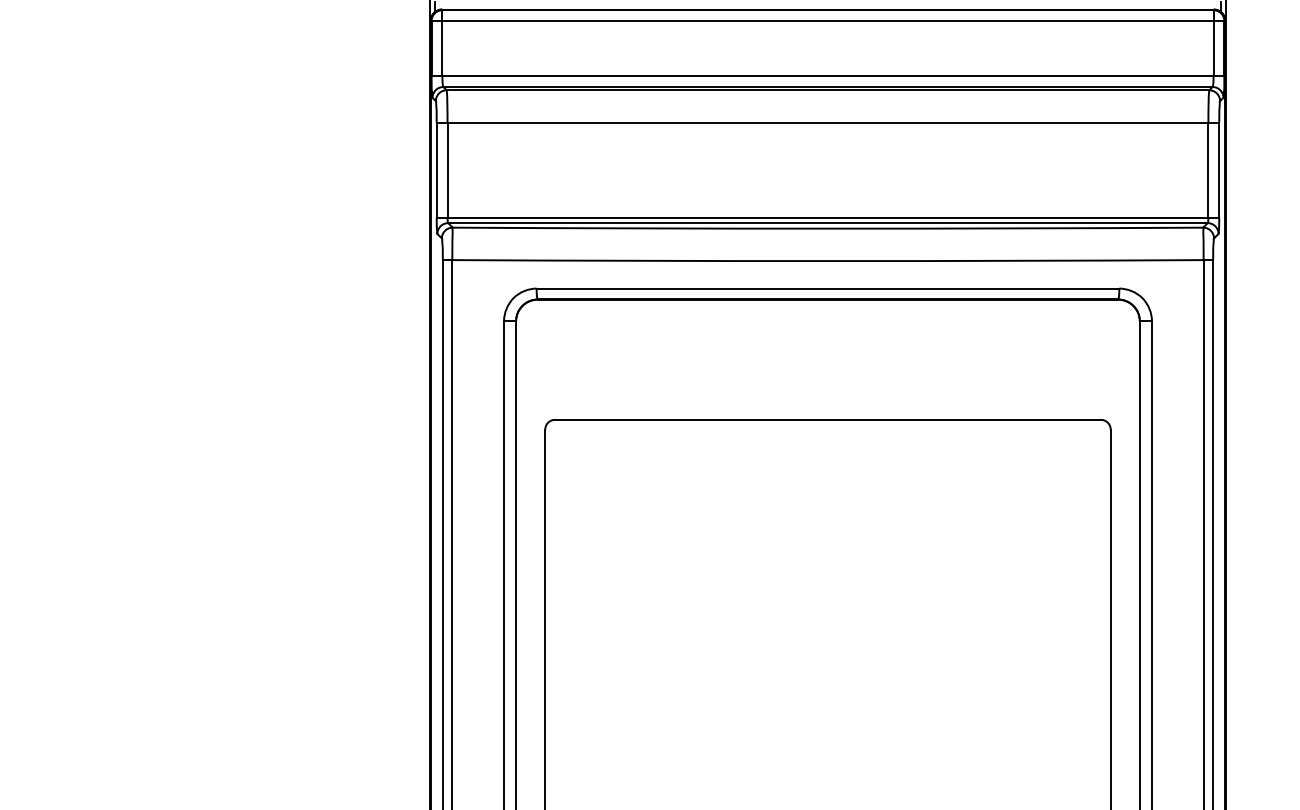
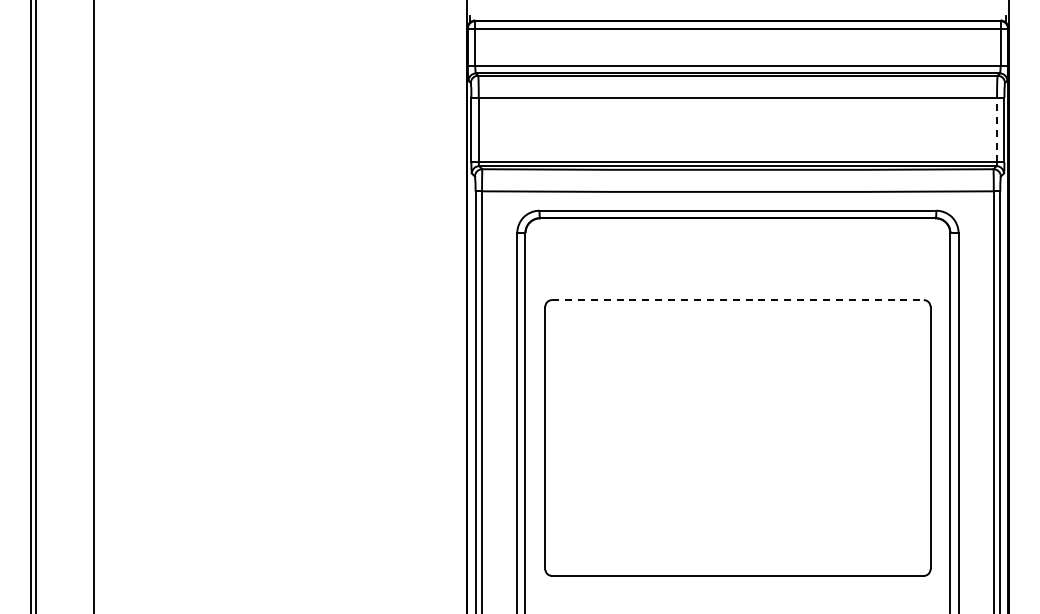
line: (1209, 169) -> (997, 129), solid -> dashed
line: (827, 420) -> (737, 300), solid -> dashed

